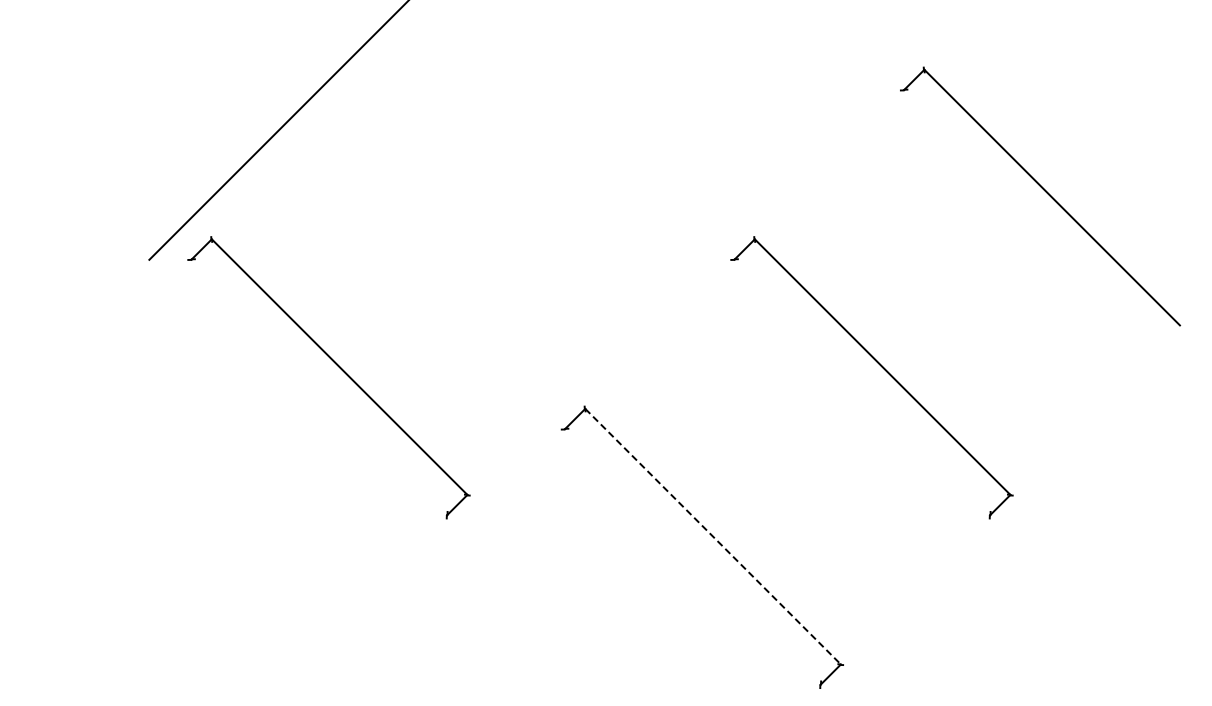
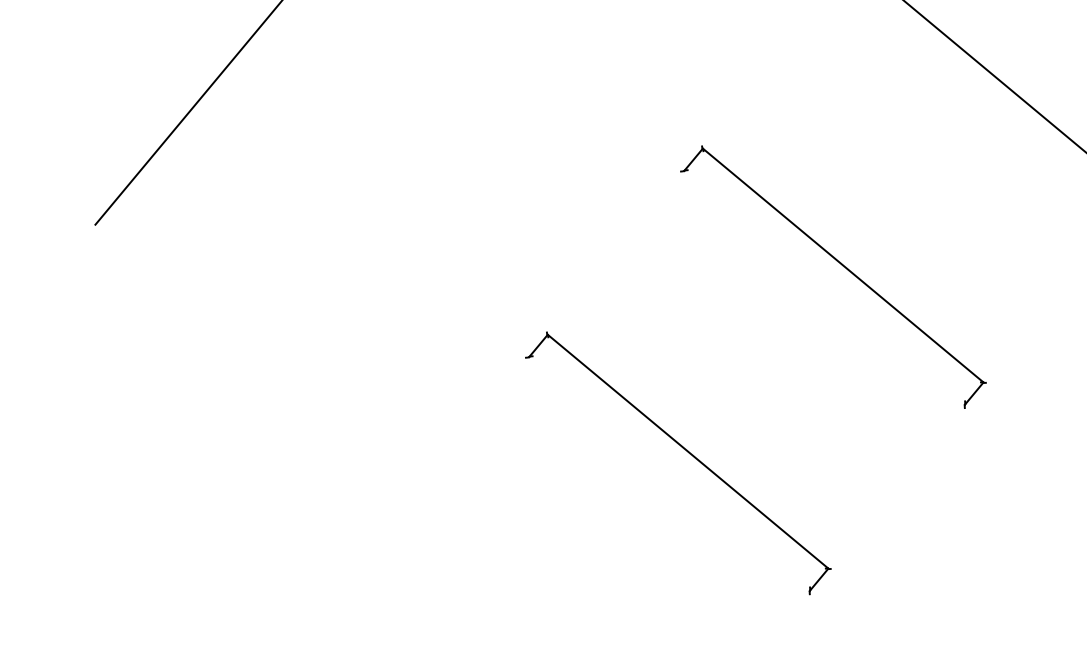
part: (338, 367) -> (295, 315), removed
line: (713, 536) -> (688, 451), dashed -> solid

